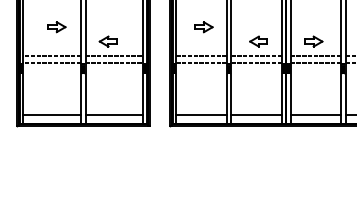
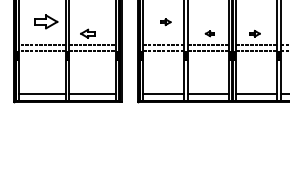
part: (56, 27) -> (45, 22), size x1.6
part: (203, 27) -> (165, 22), size x0.7
part: (258, 41) -> (209, 33), size x0.6
part: (313, 41) -> (254, 33), size x0.7

